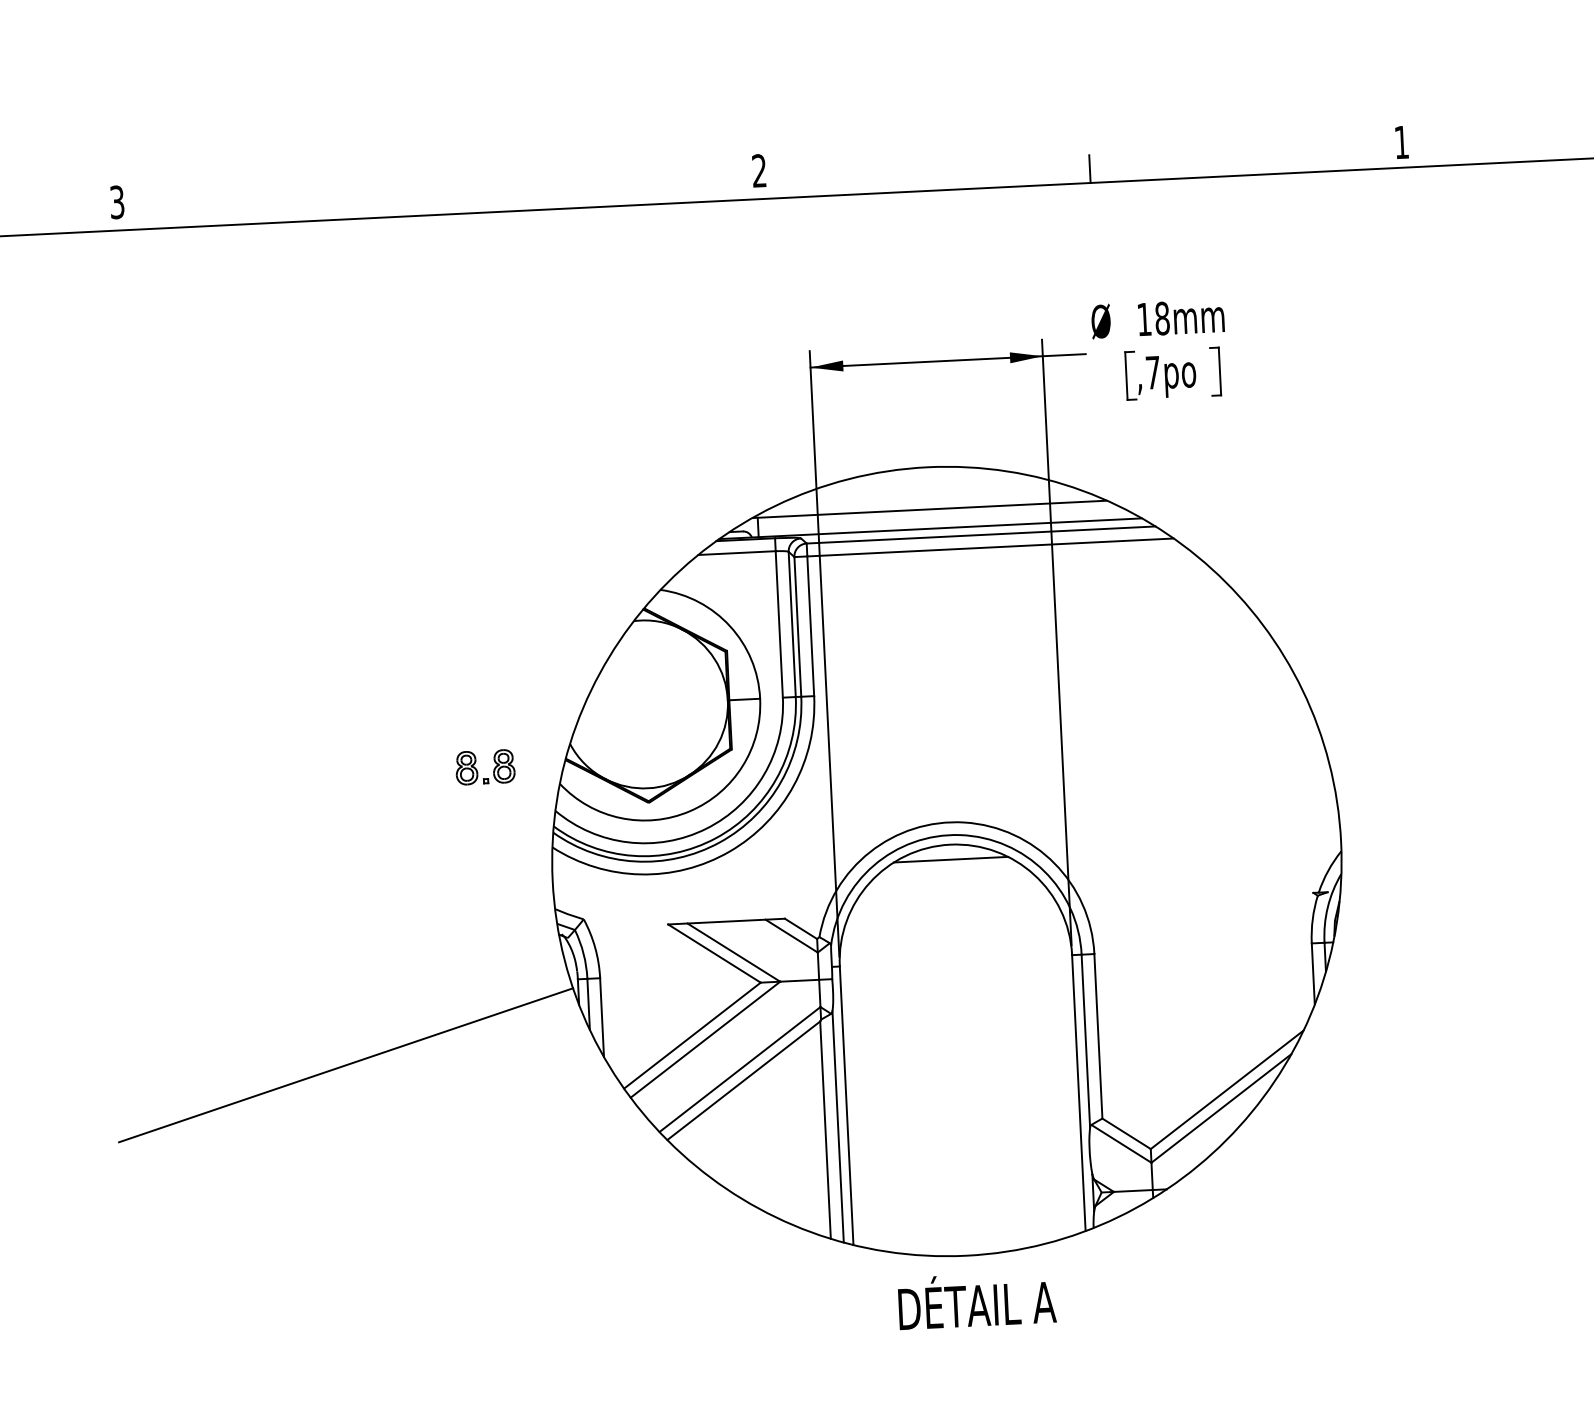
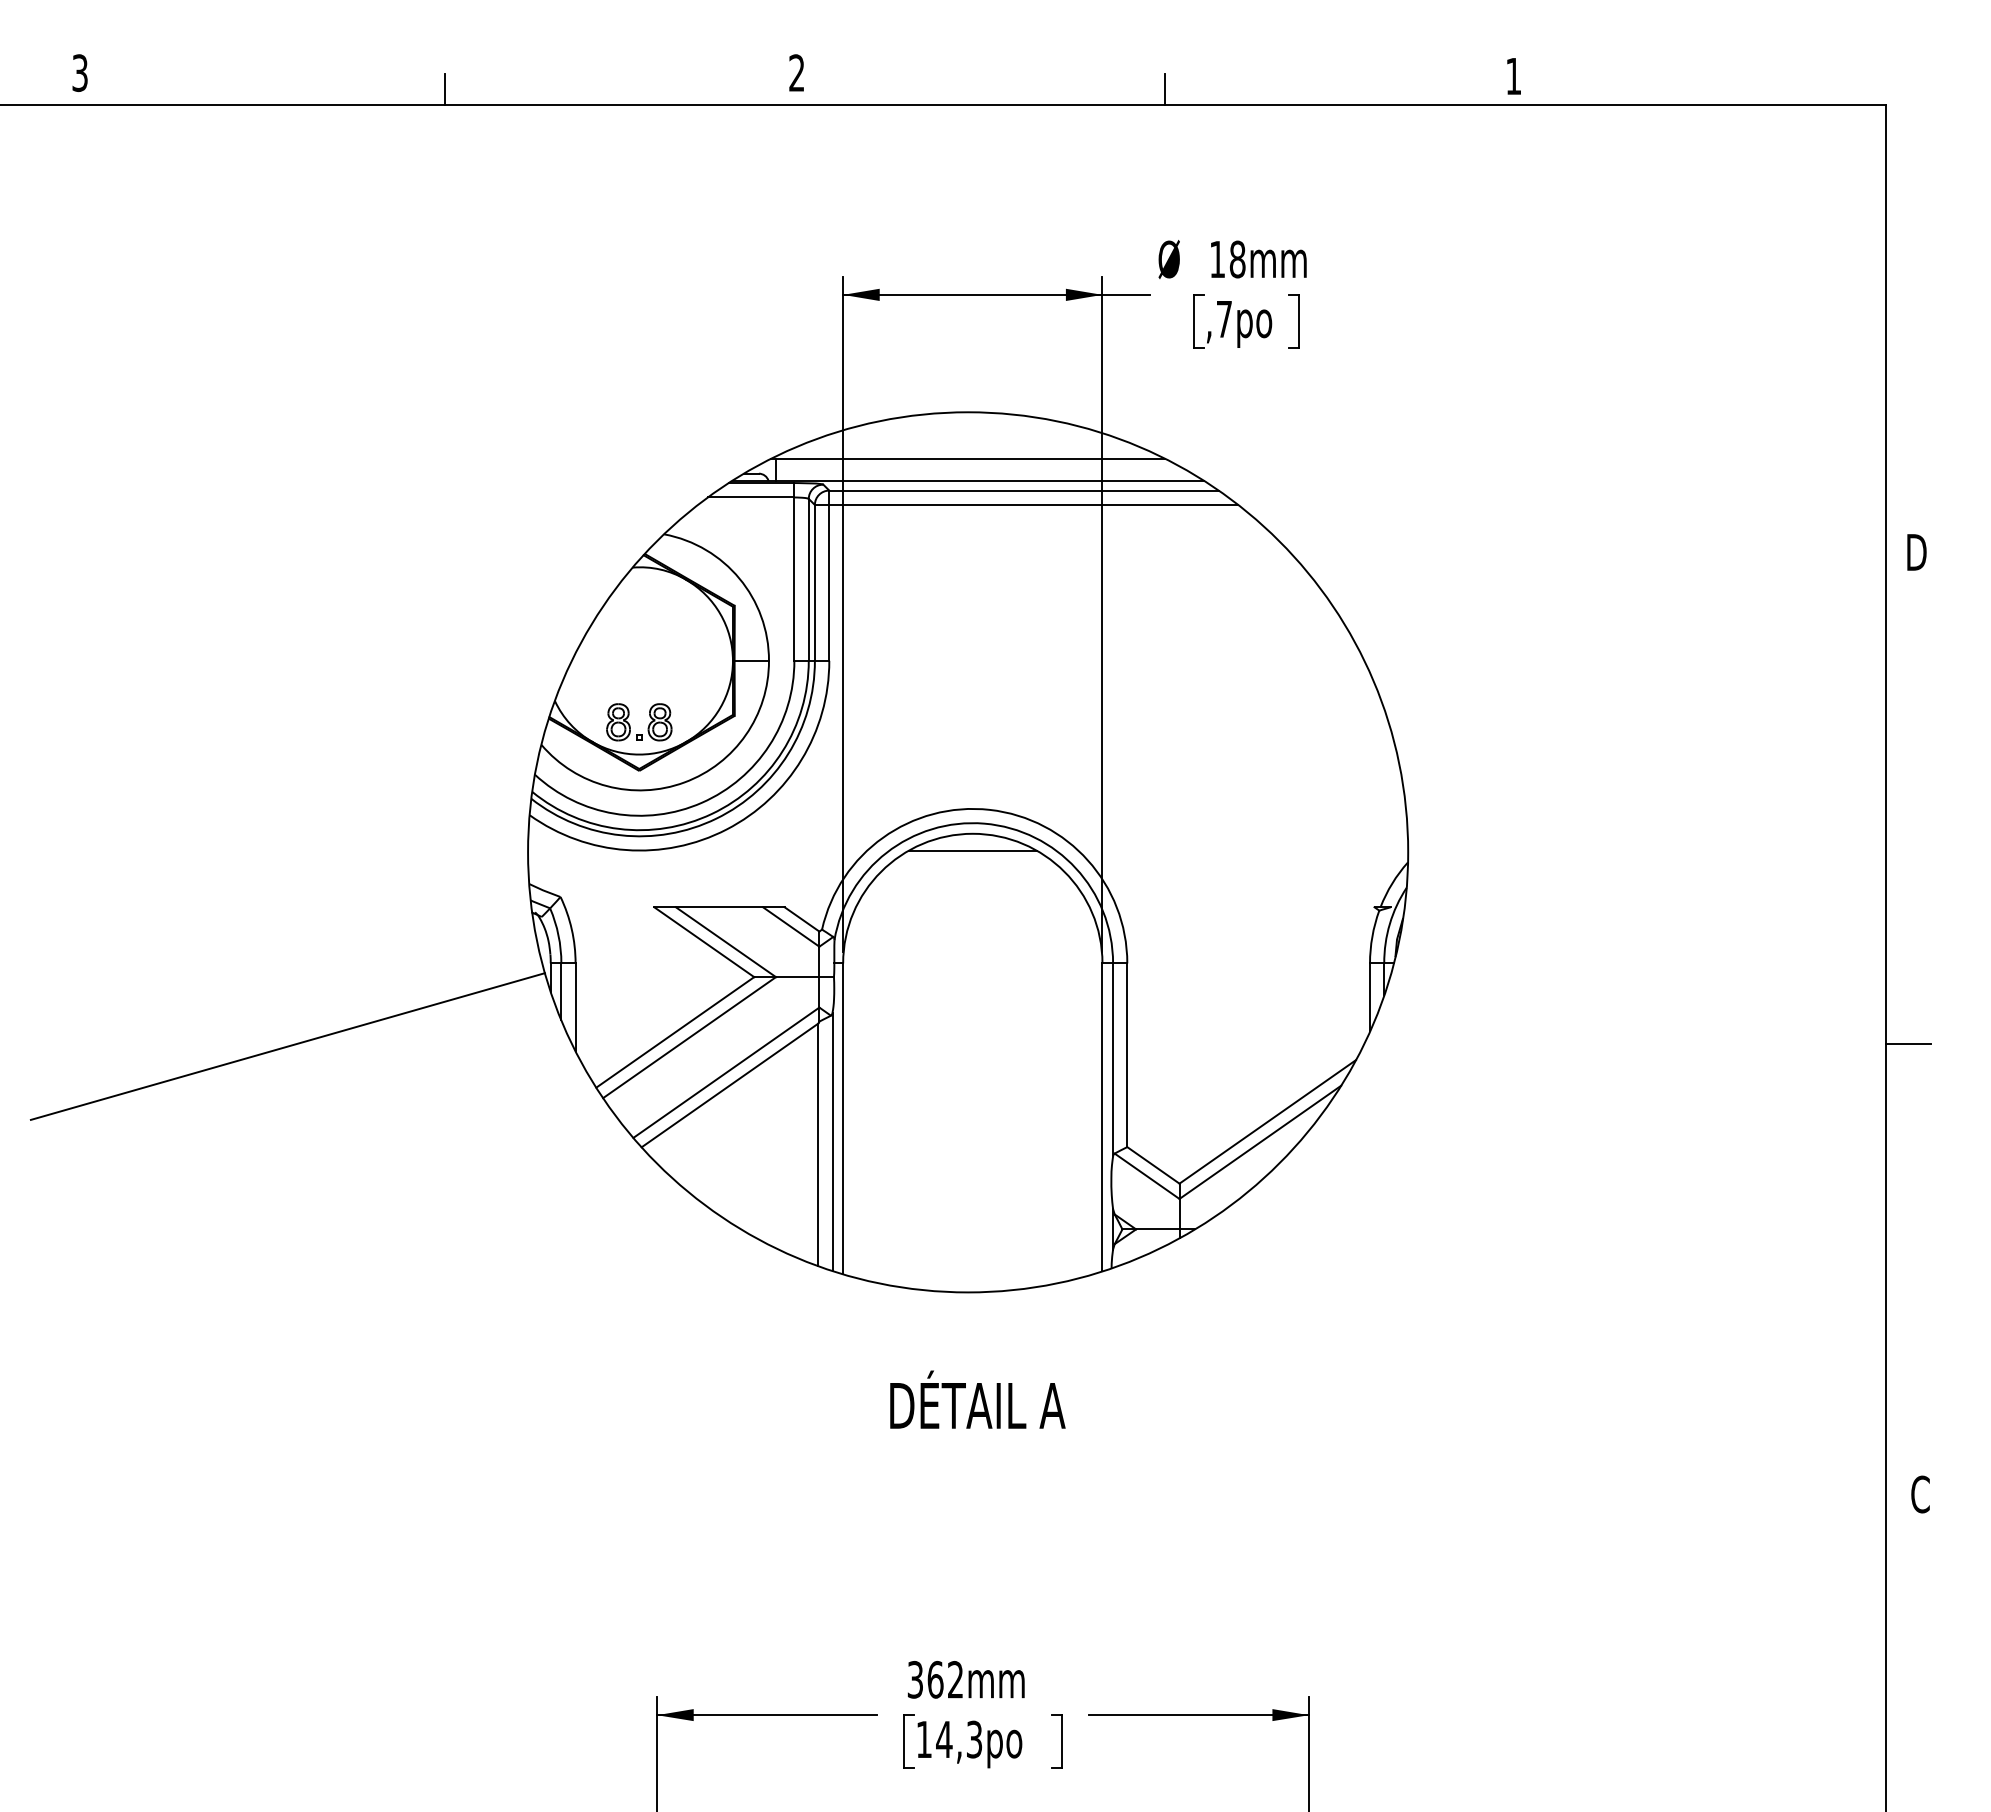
line: (444, 200) -> (444, 88), added
part: (493, 768) -> (648, 724), moved
text: (976, 1300) -> (977, 1399), moved

